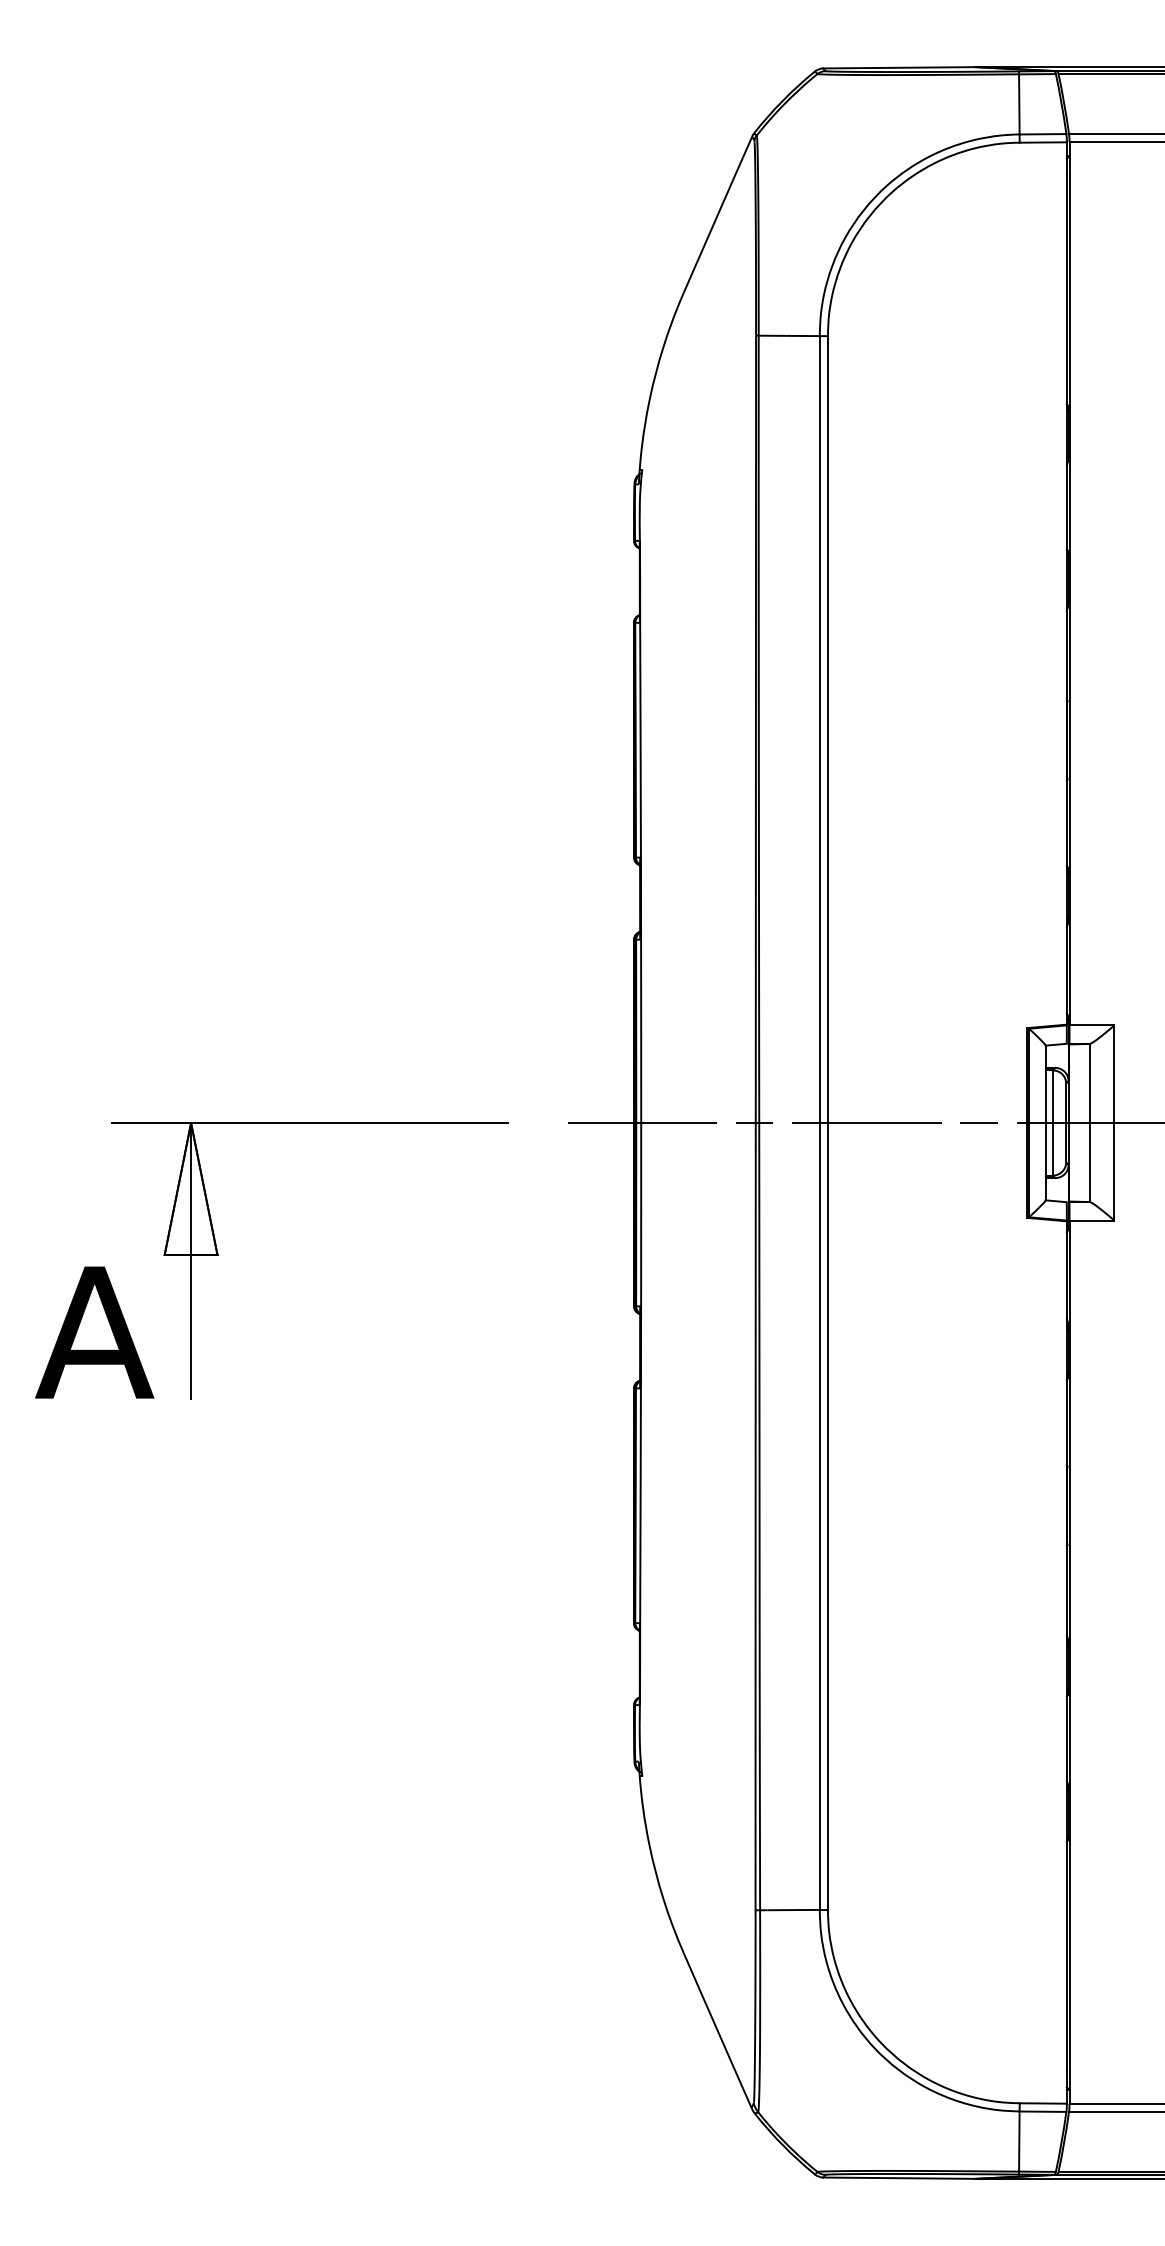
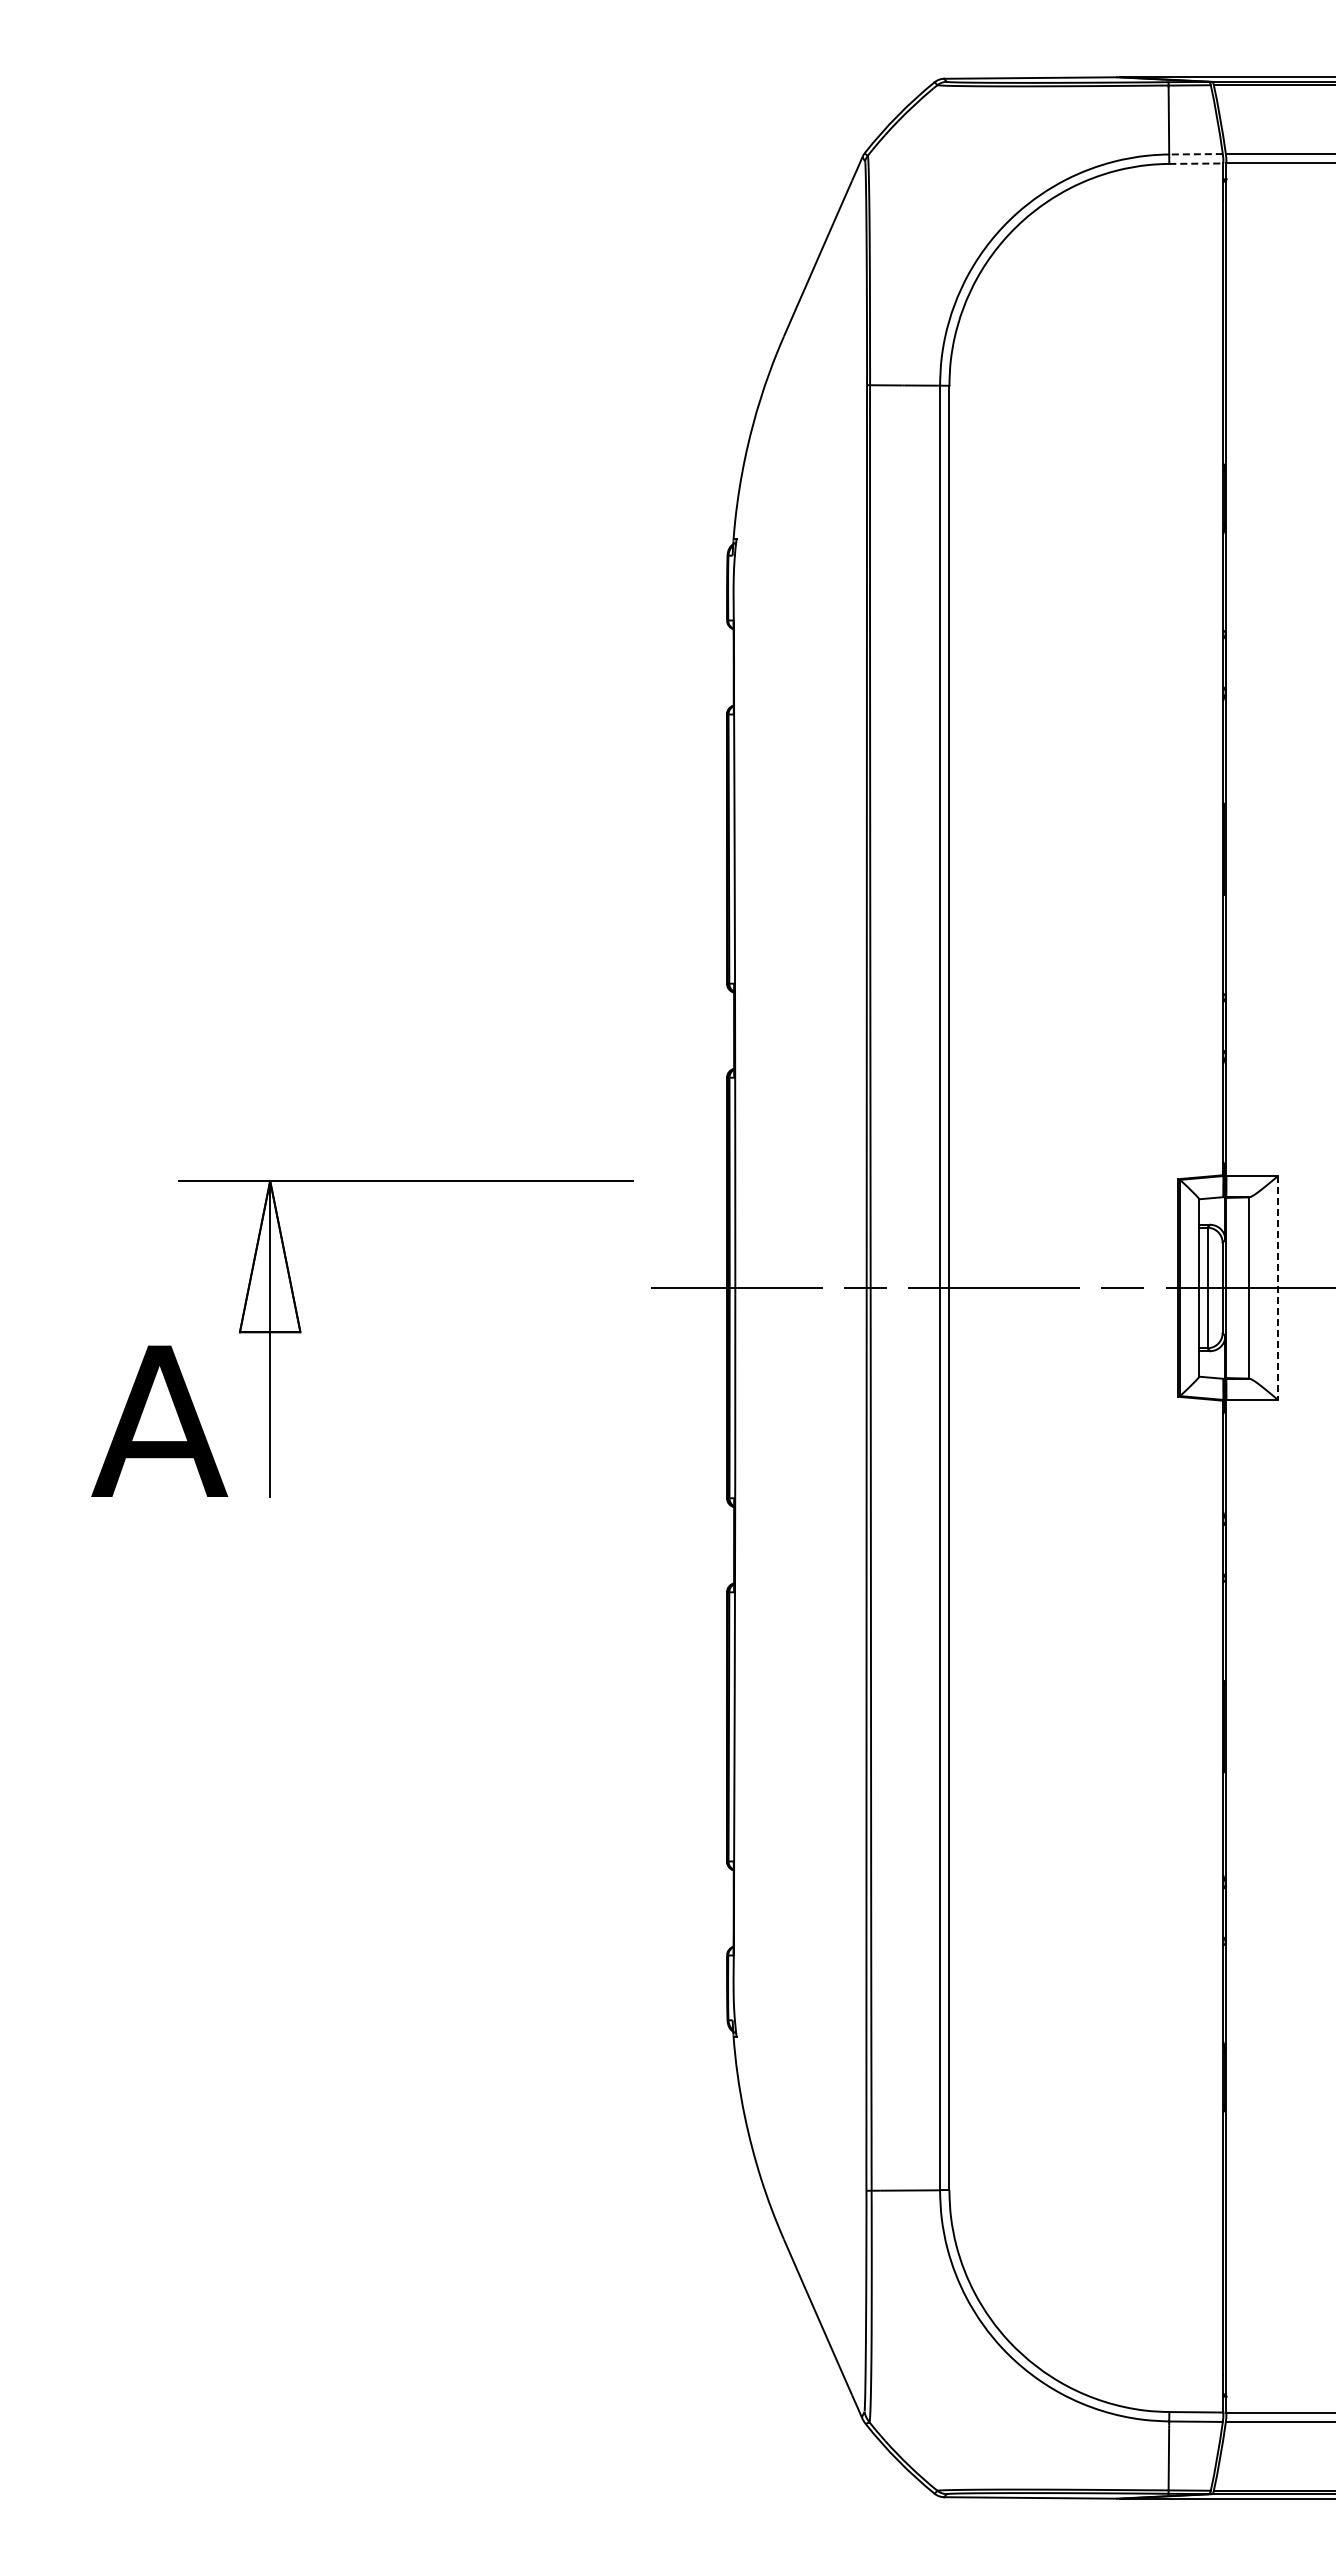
line: (1043, 134) -> (1196, 154), solid -> dashed
line: (1043, 142) -> (1196, 163), solid -> dashed
line: (1114, 1122) -> (1277, 1287), solid -> dashed
part: (218, 1255) -> (301, 1332), moved

